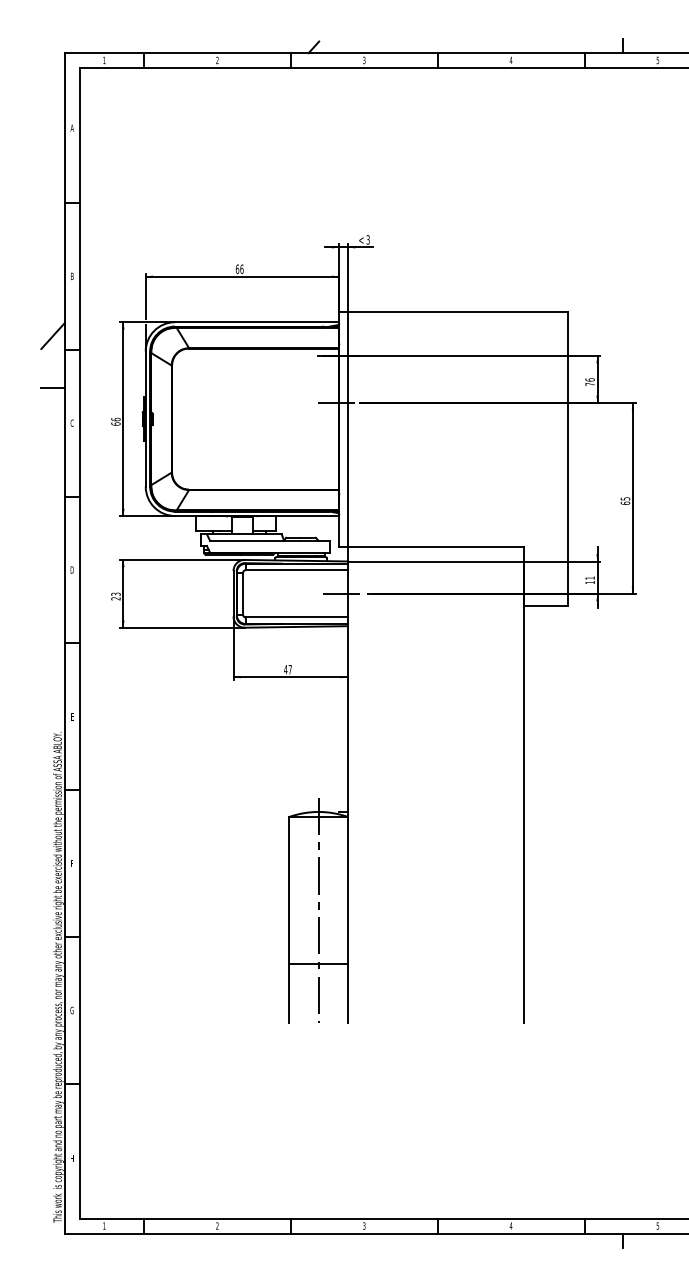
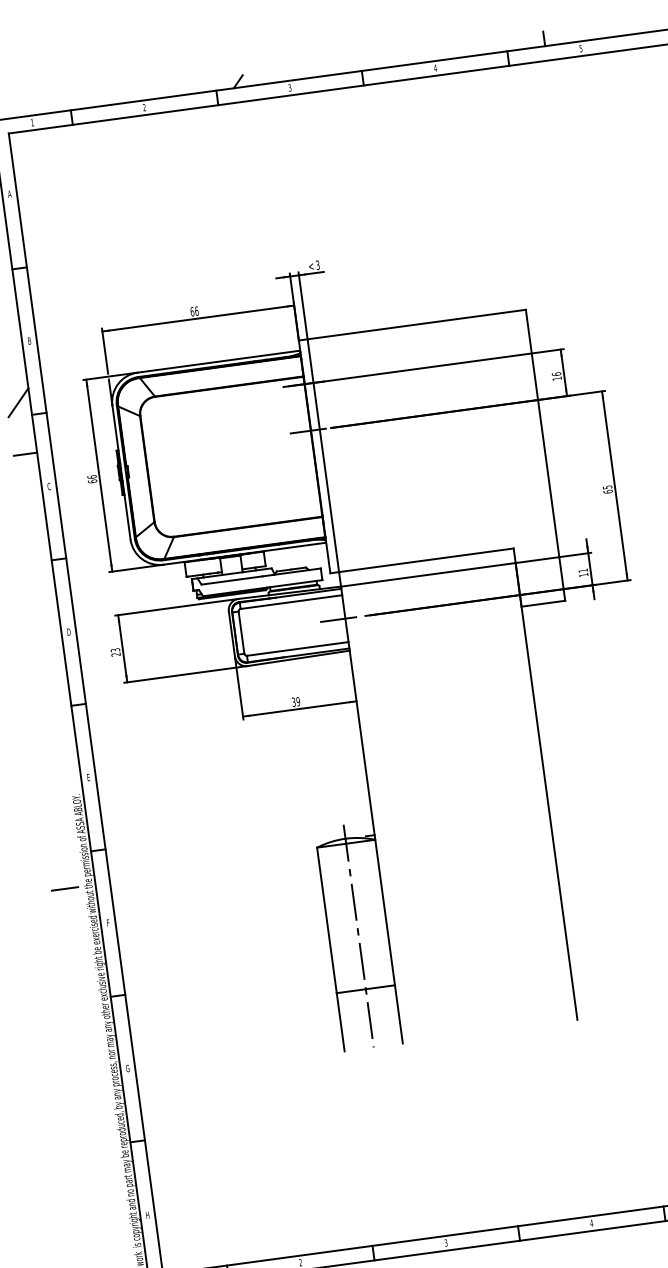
text: (589, 383) -> (556, 377), 76 -> 16
text: (287, 669) -> (295, 701), 47 -> 39
line: (33, 824) -> (64, 889), added

